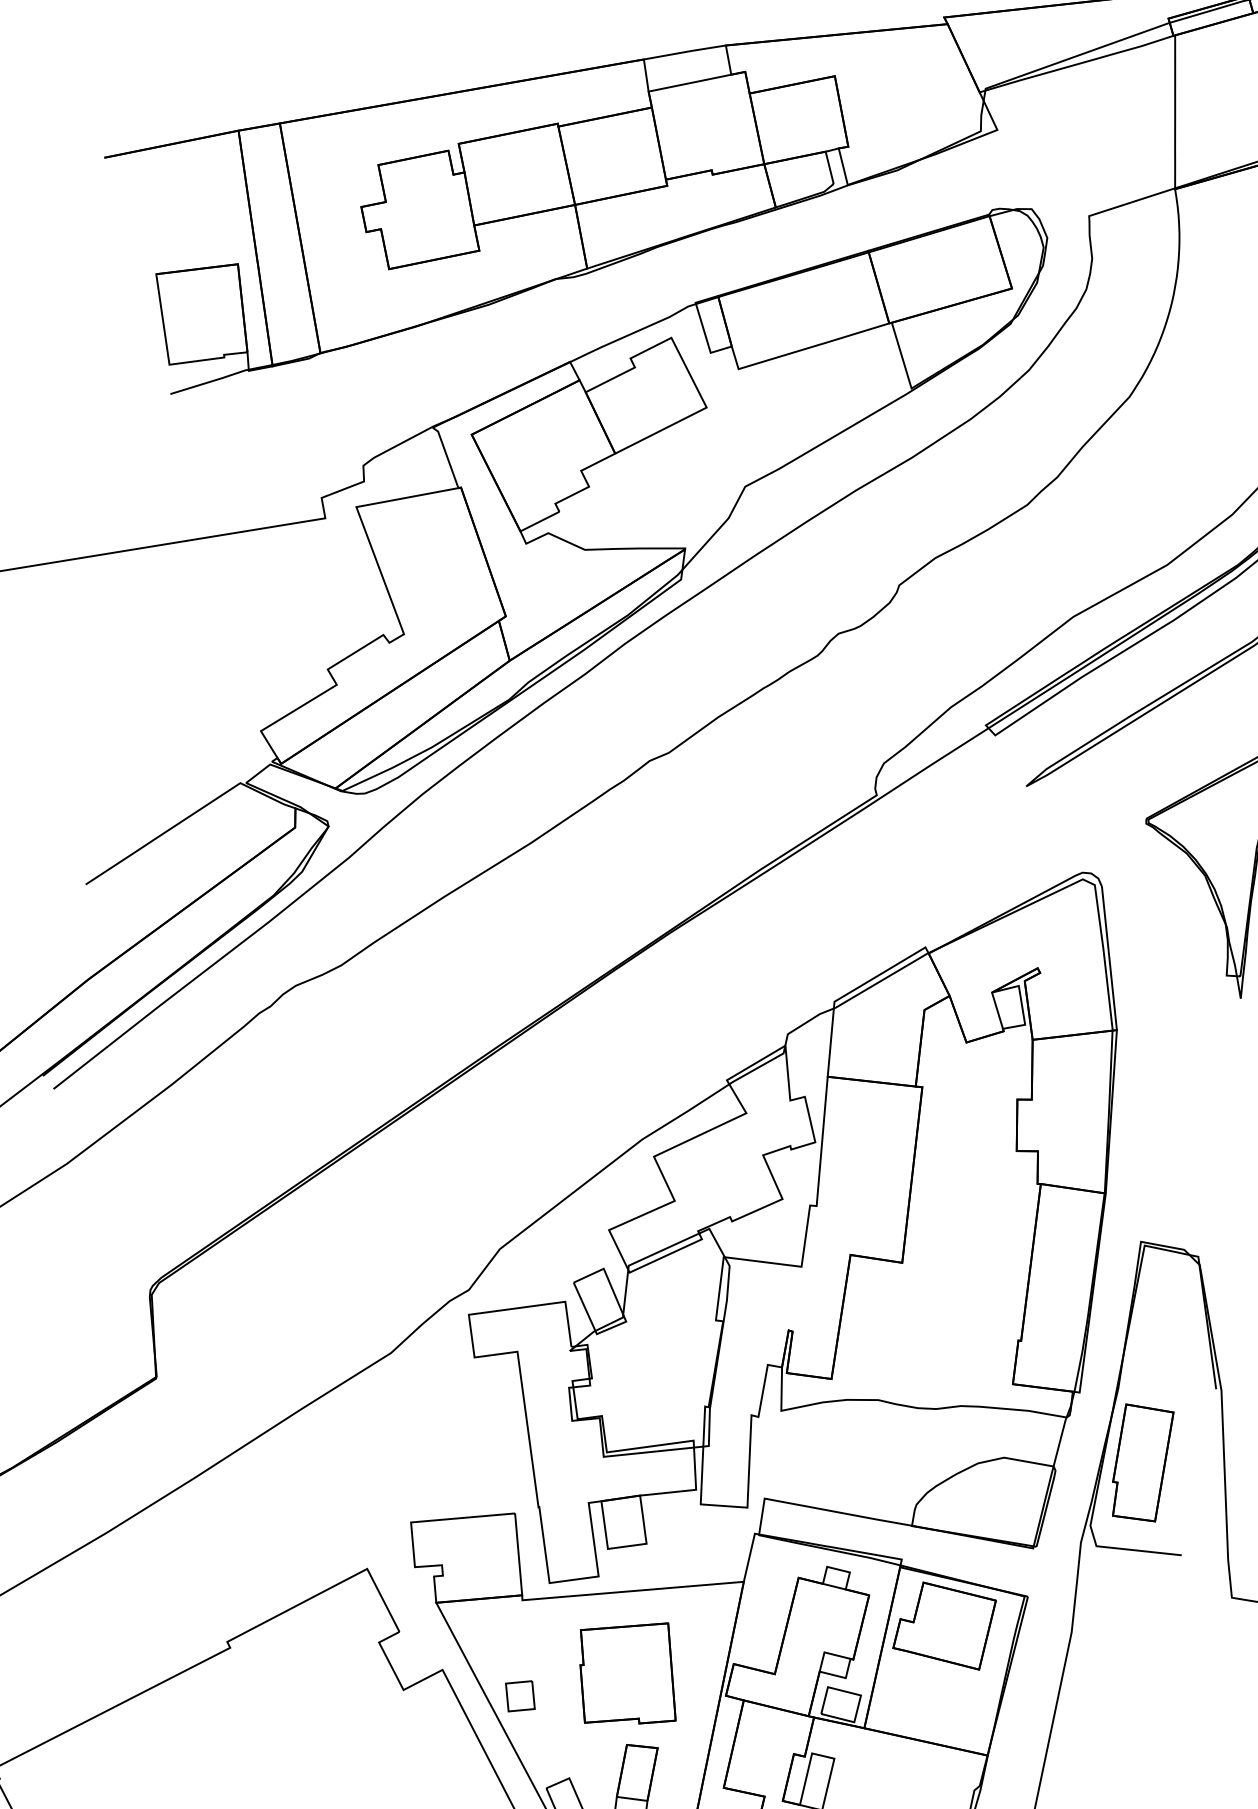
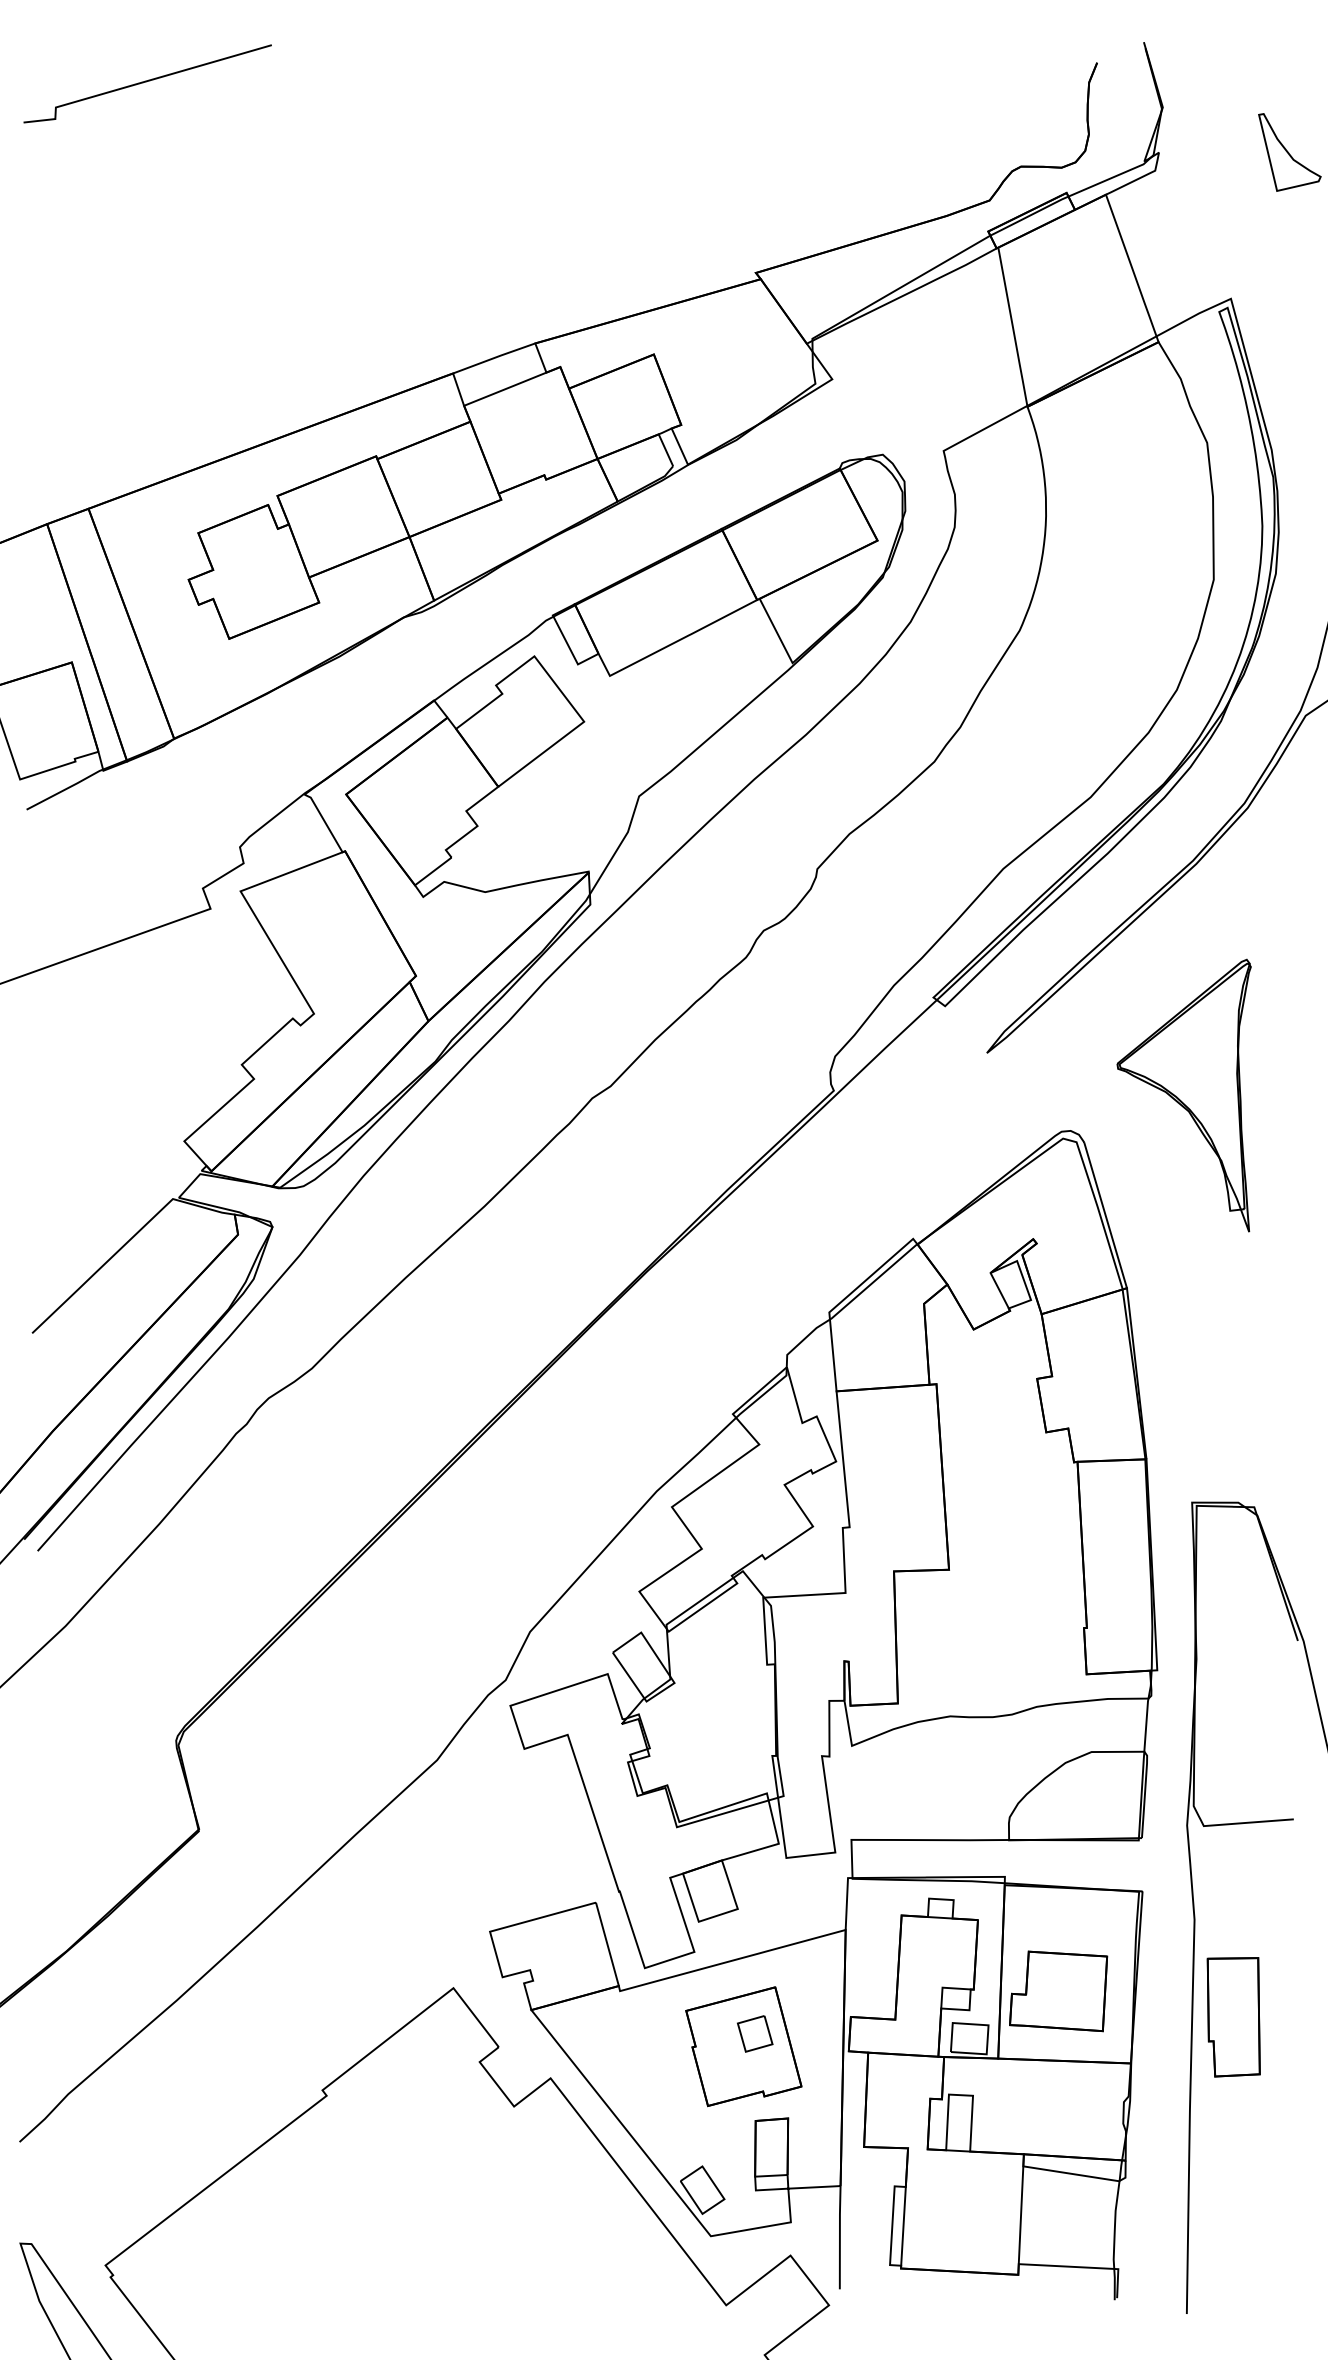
part: (1140, 1463) -> (1233, 2017), moved
part: (944, 1624) -> (1058, 1991), moved
part: (520, 1696) -> (755, 2033), moved

